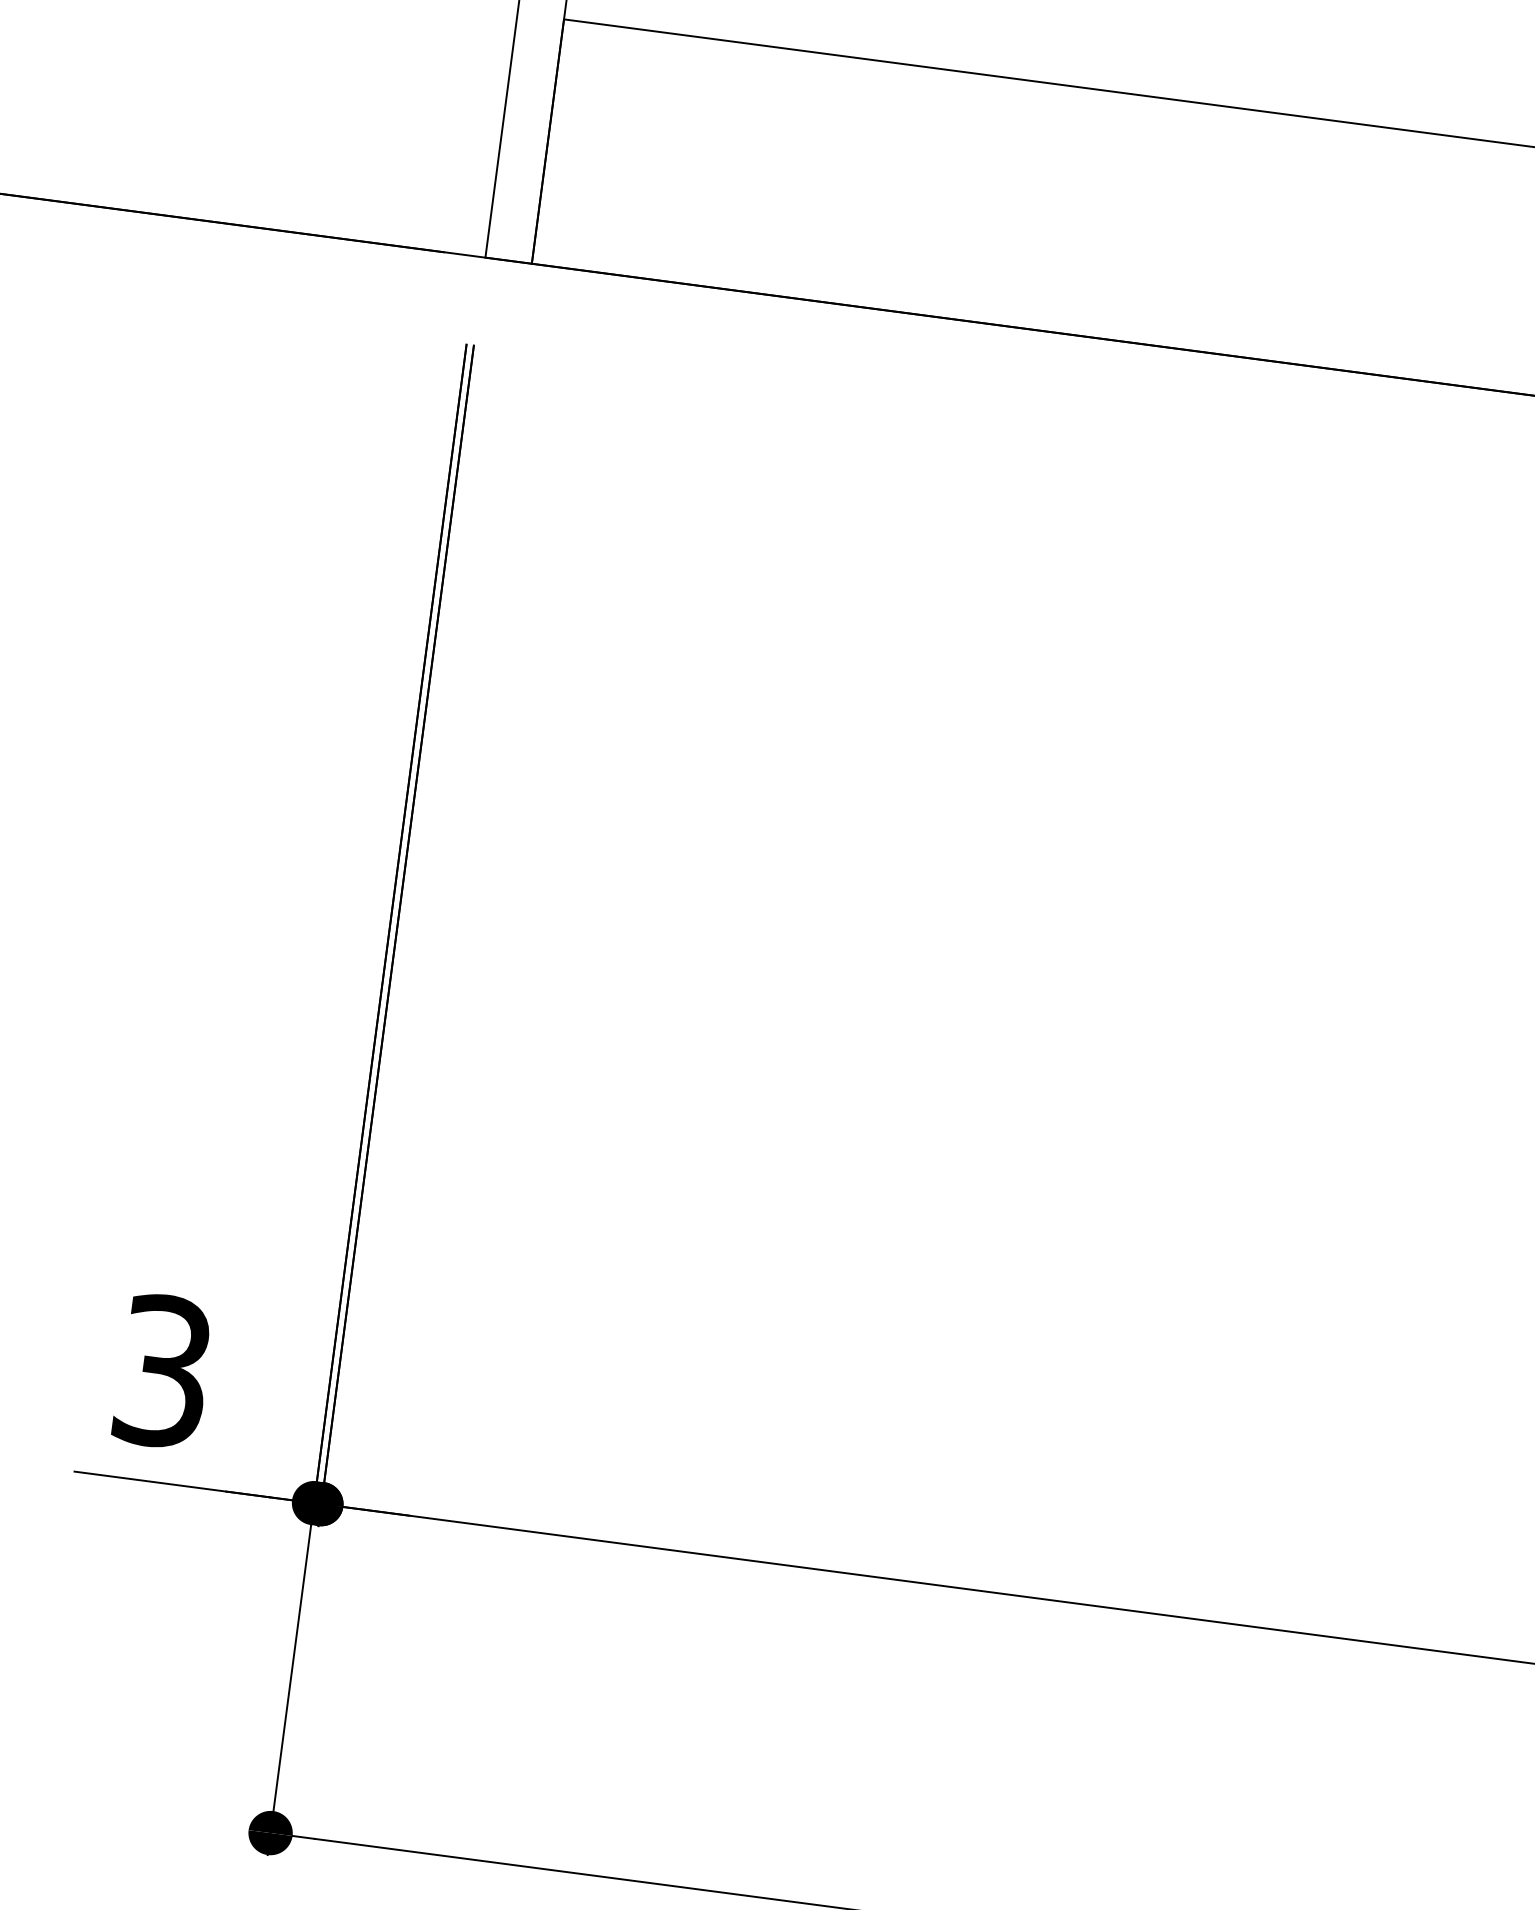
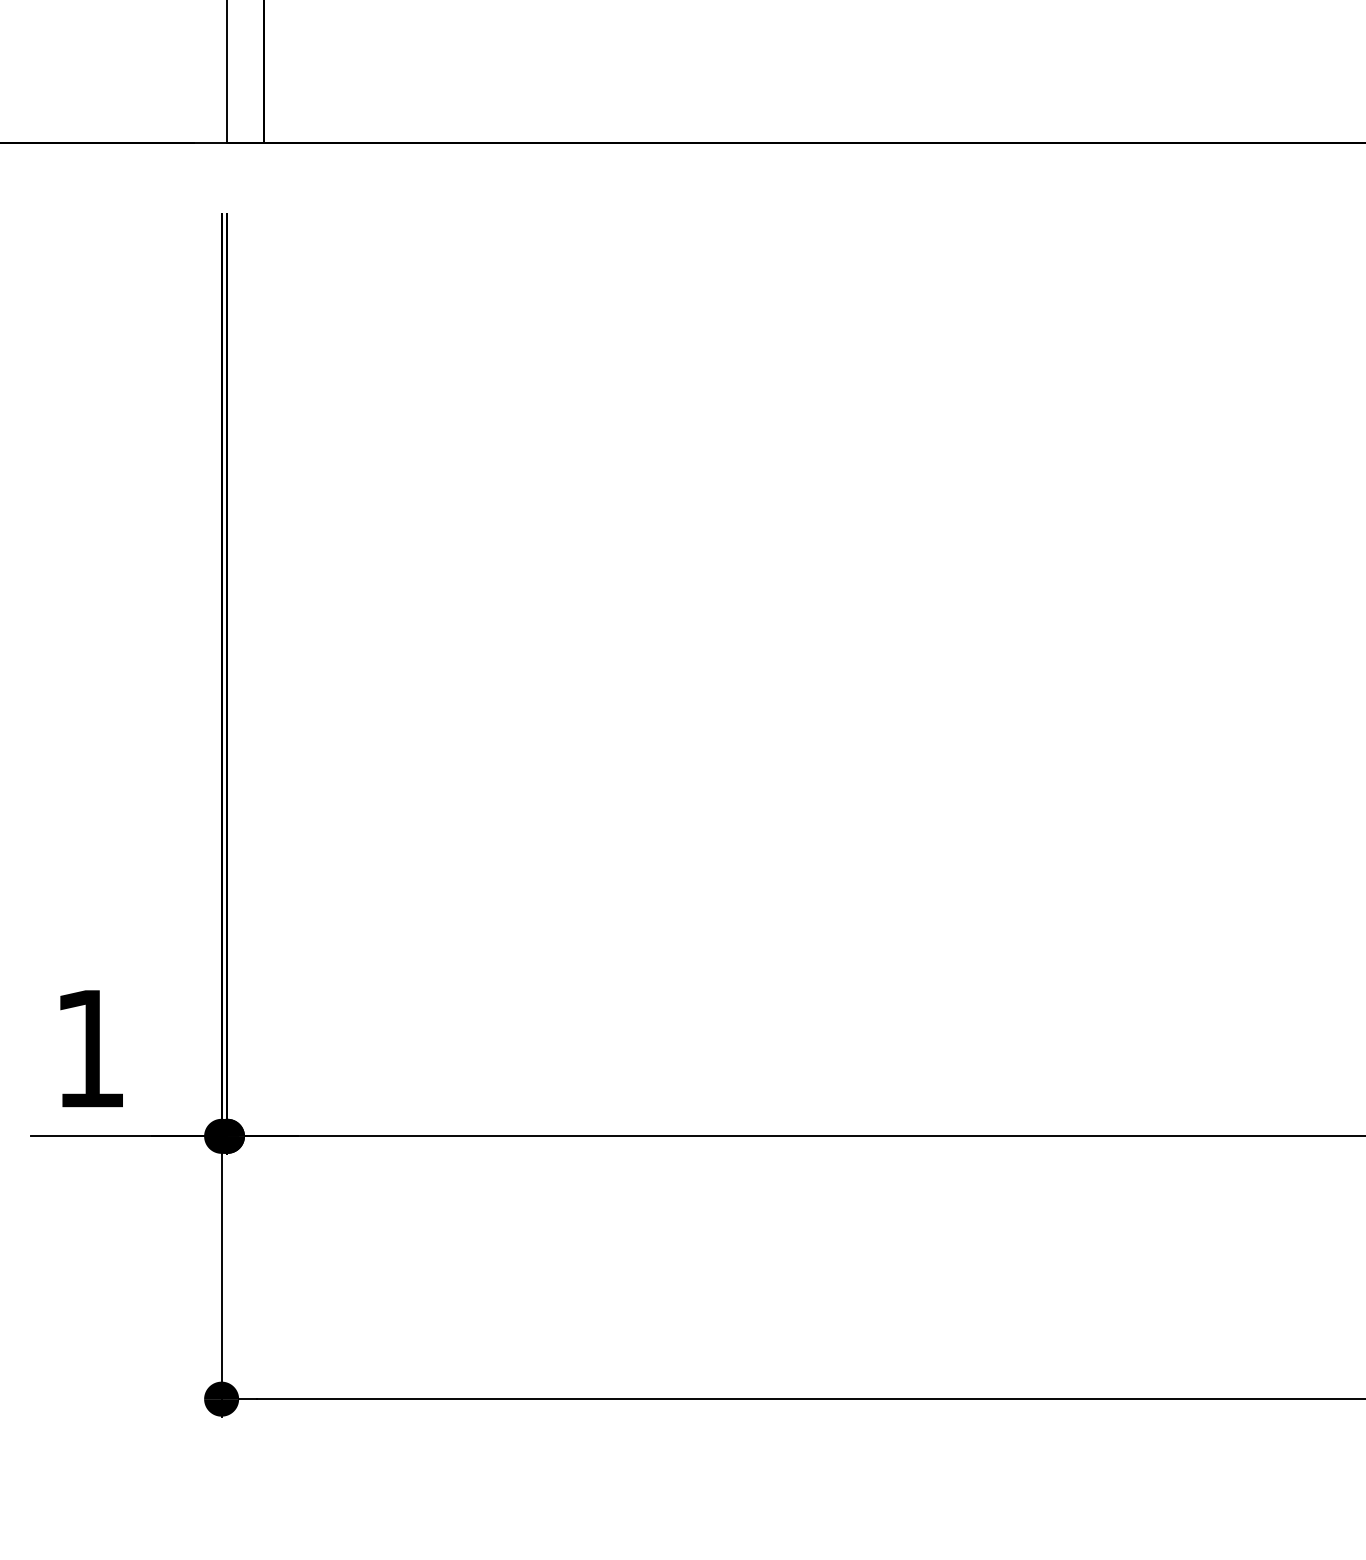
text: (162, 1371) -> (89, 1048), 3 -> 1

